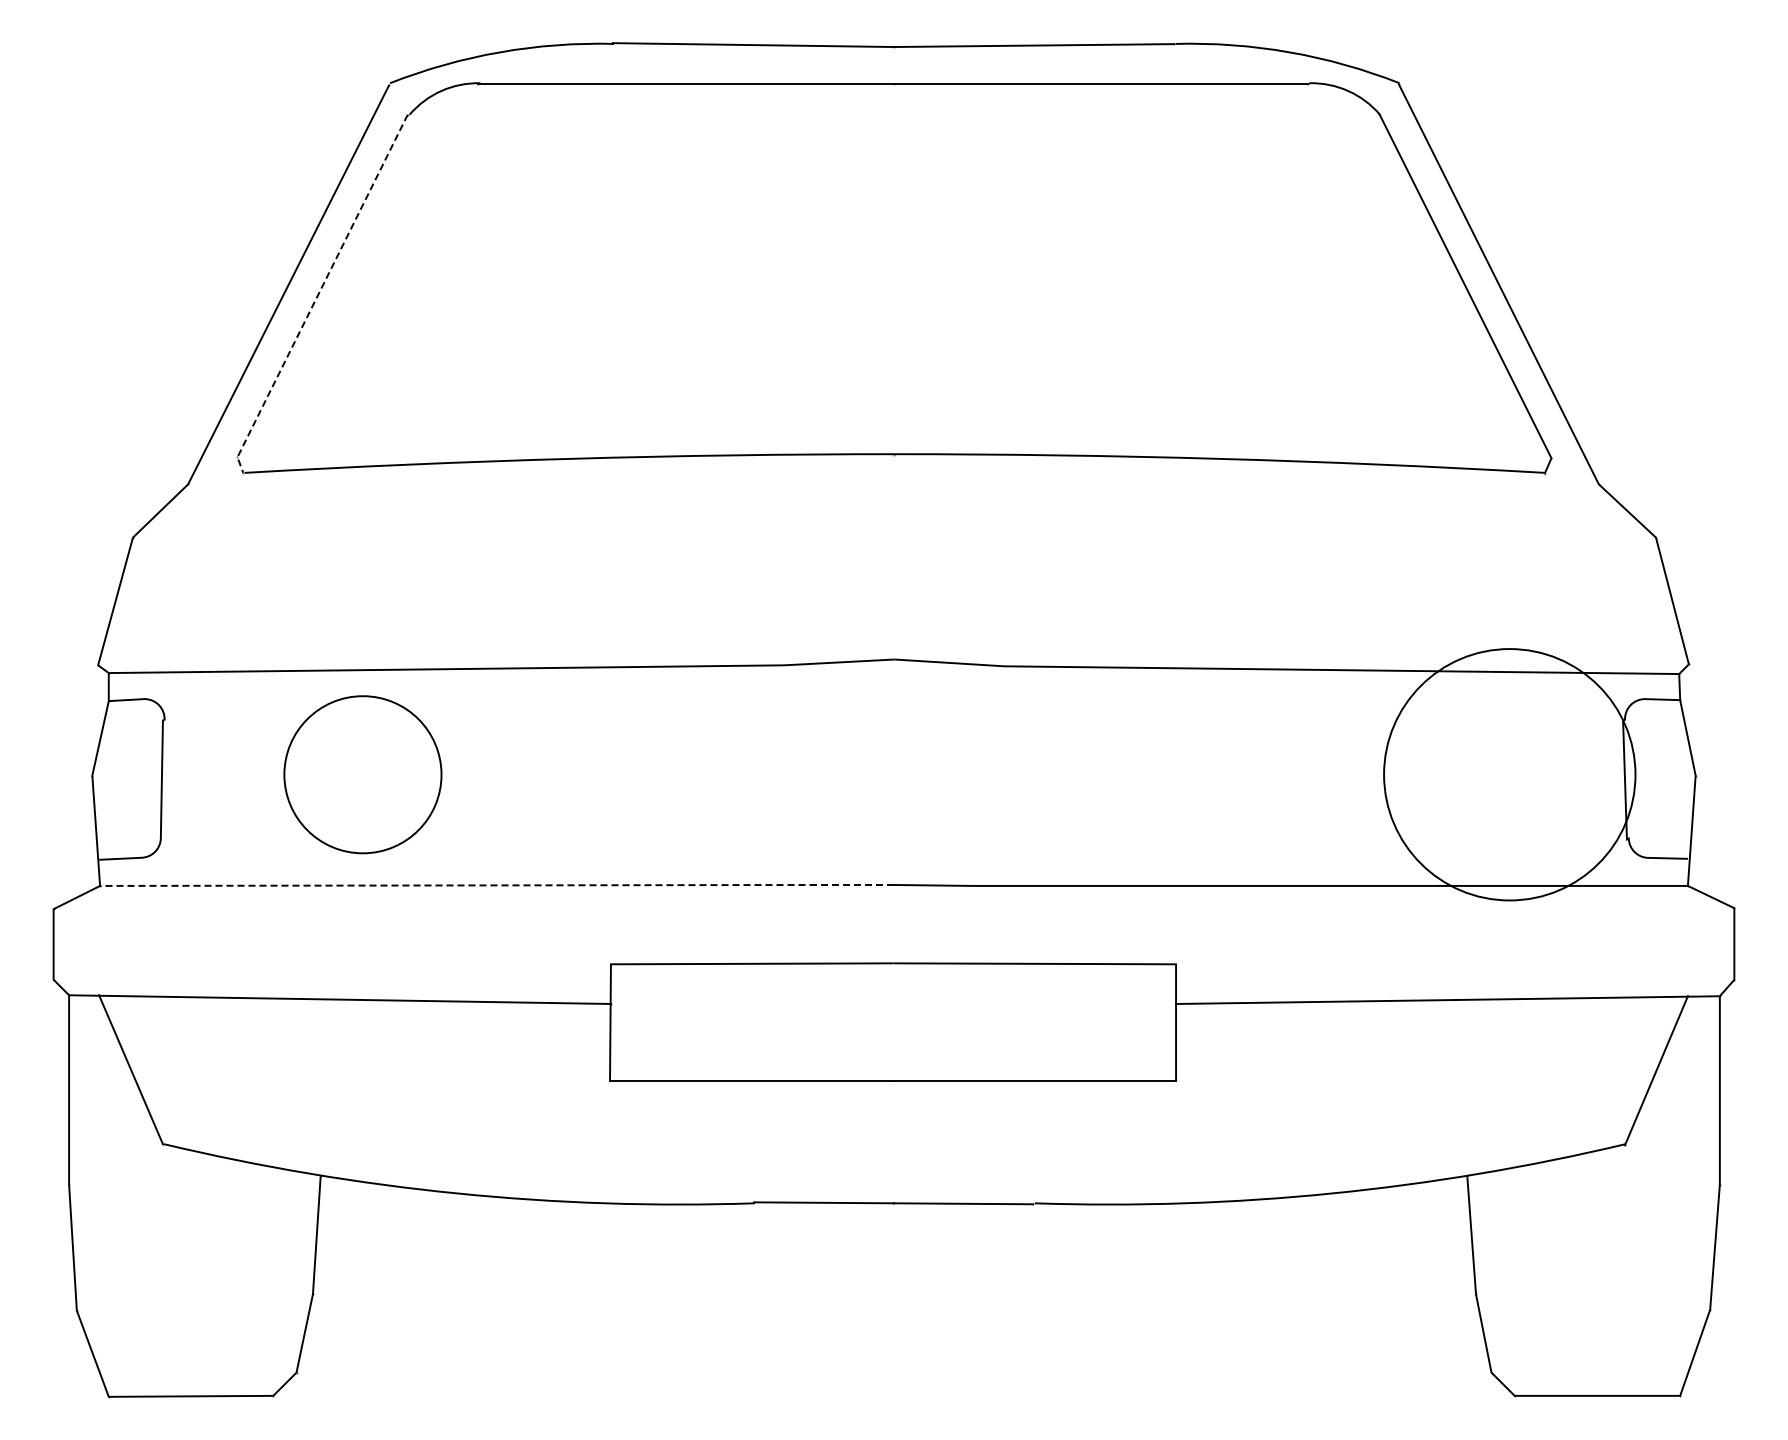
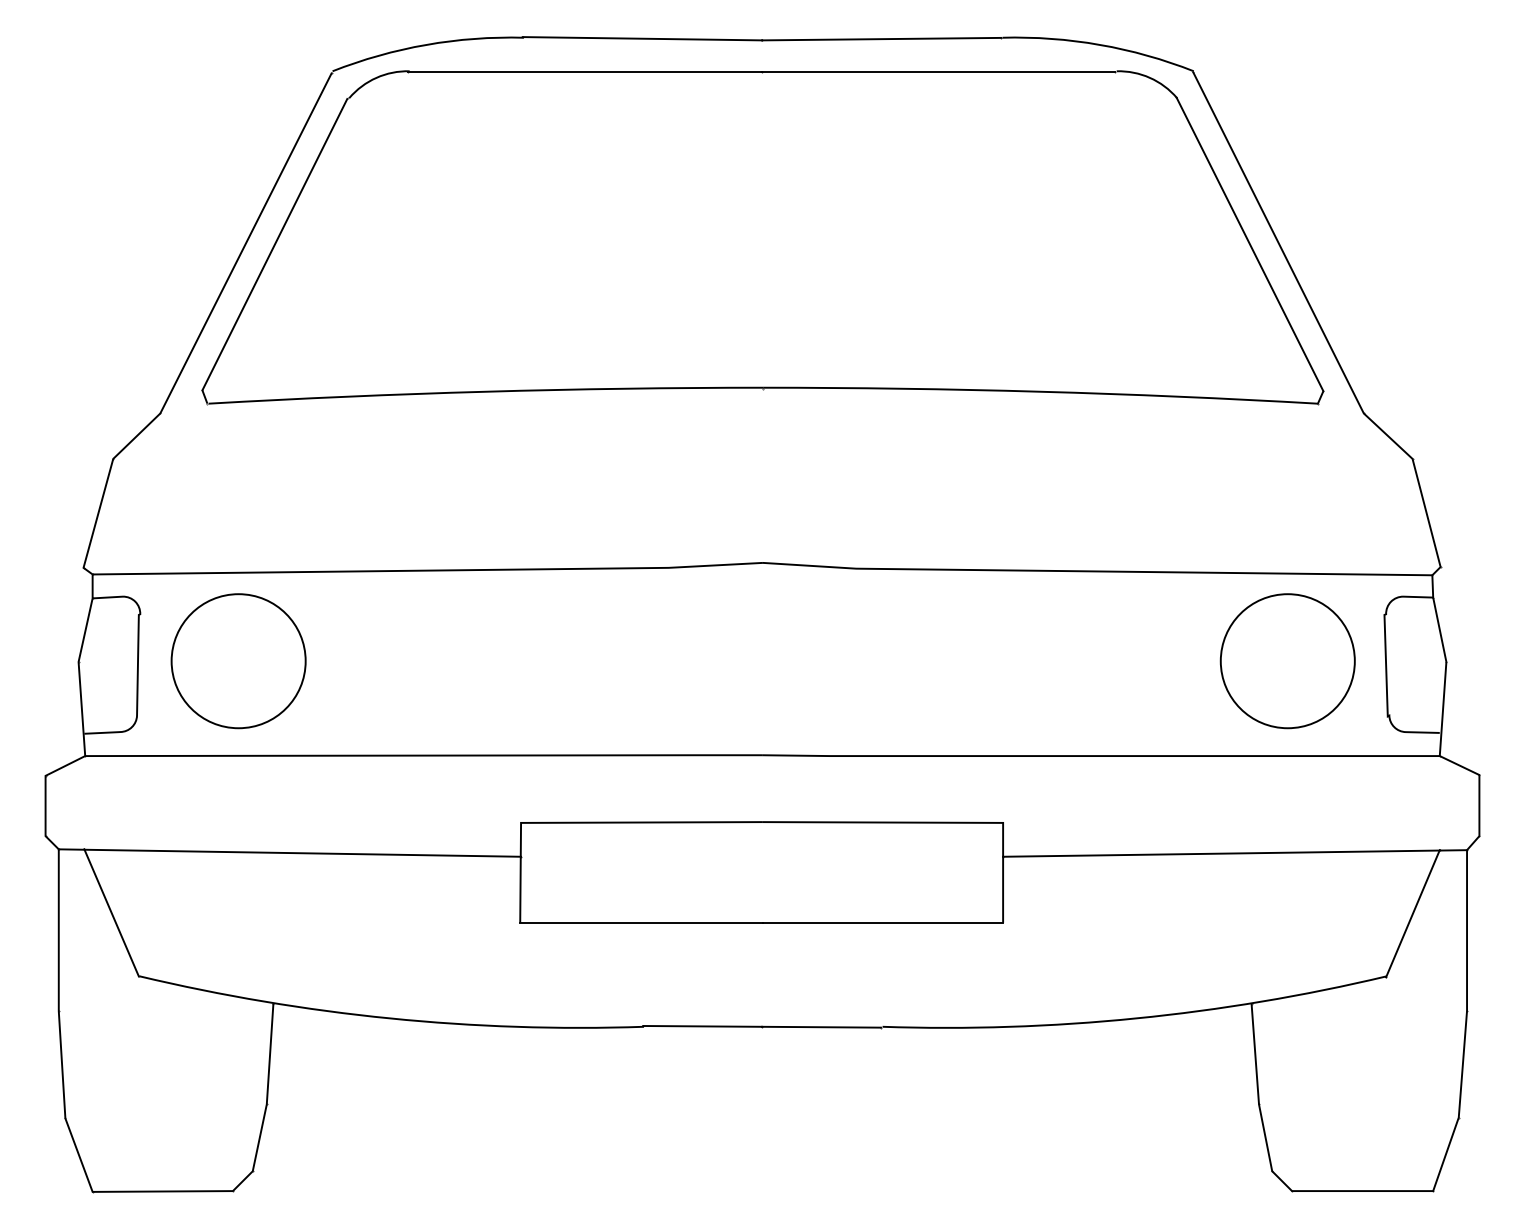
line: (318, 294) -> (271, 251), dashed -> solid
circle: (362, 774) -> (238, 660), moved
circle: (1509, 774) -> (1287, 660), size x0.62
line: (497, 885) -> (424, 755), dashed -> solid

